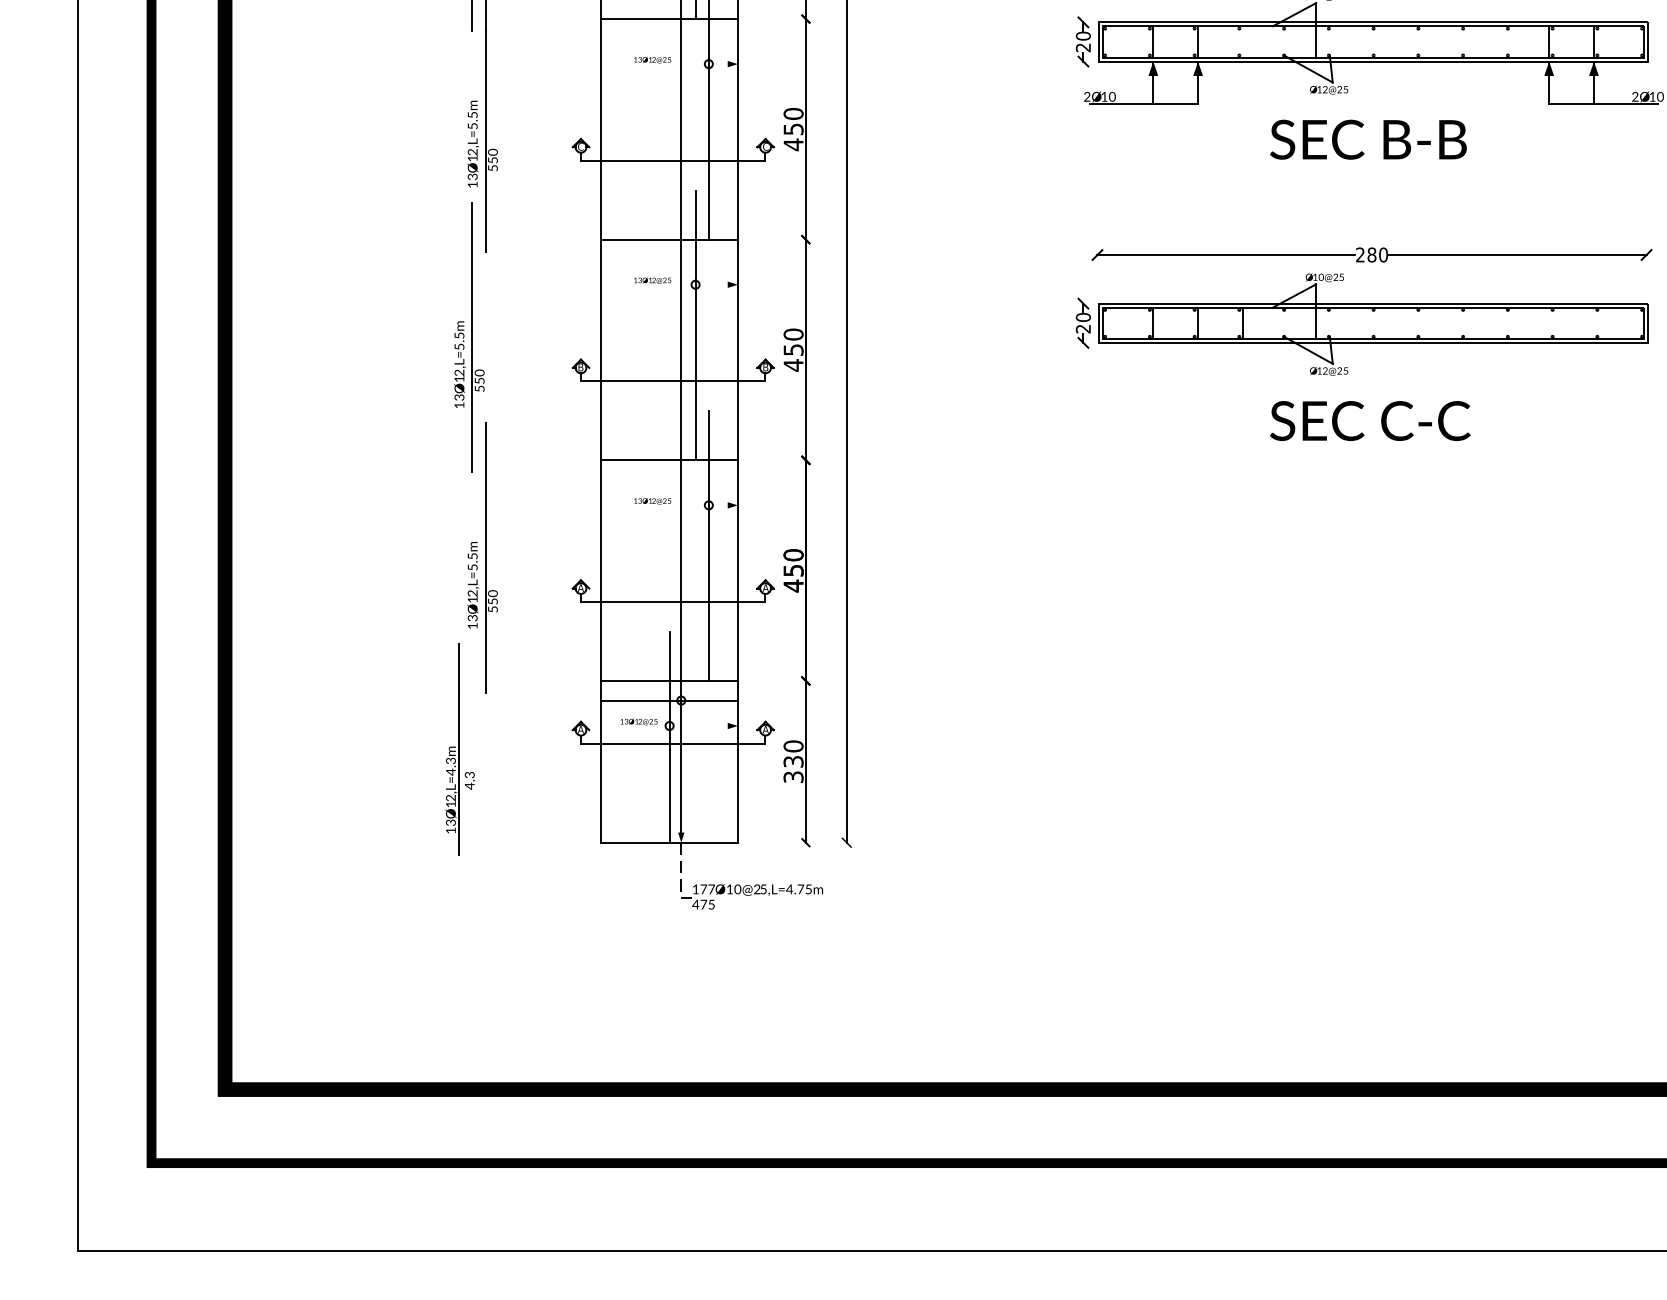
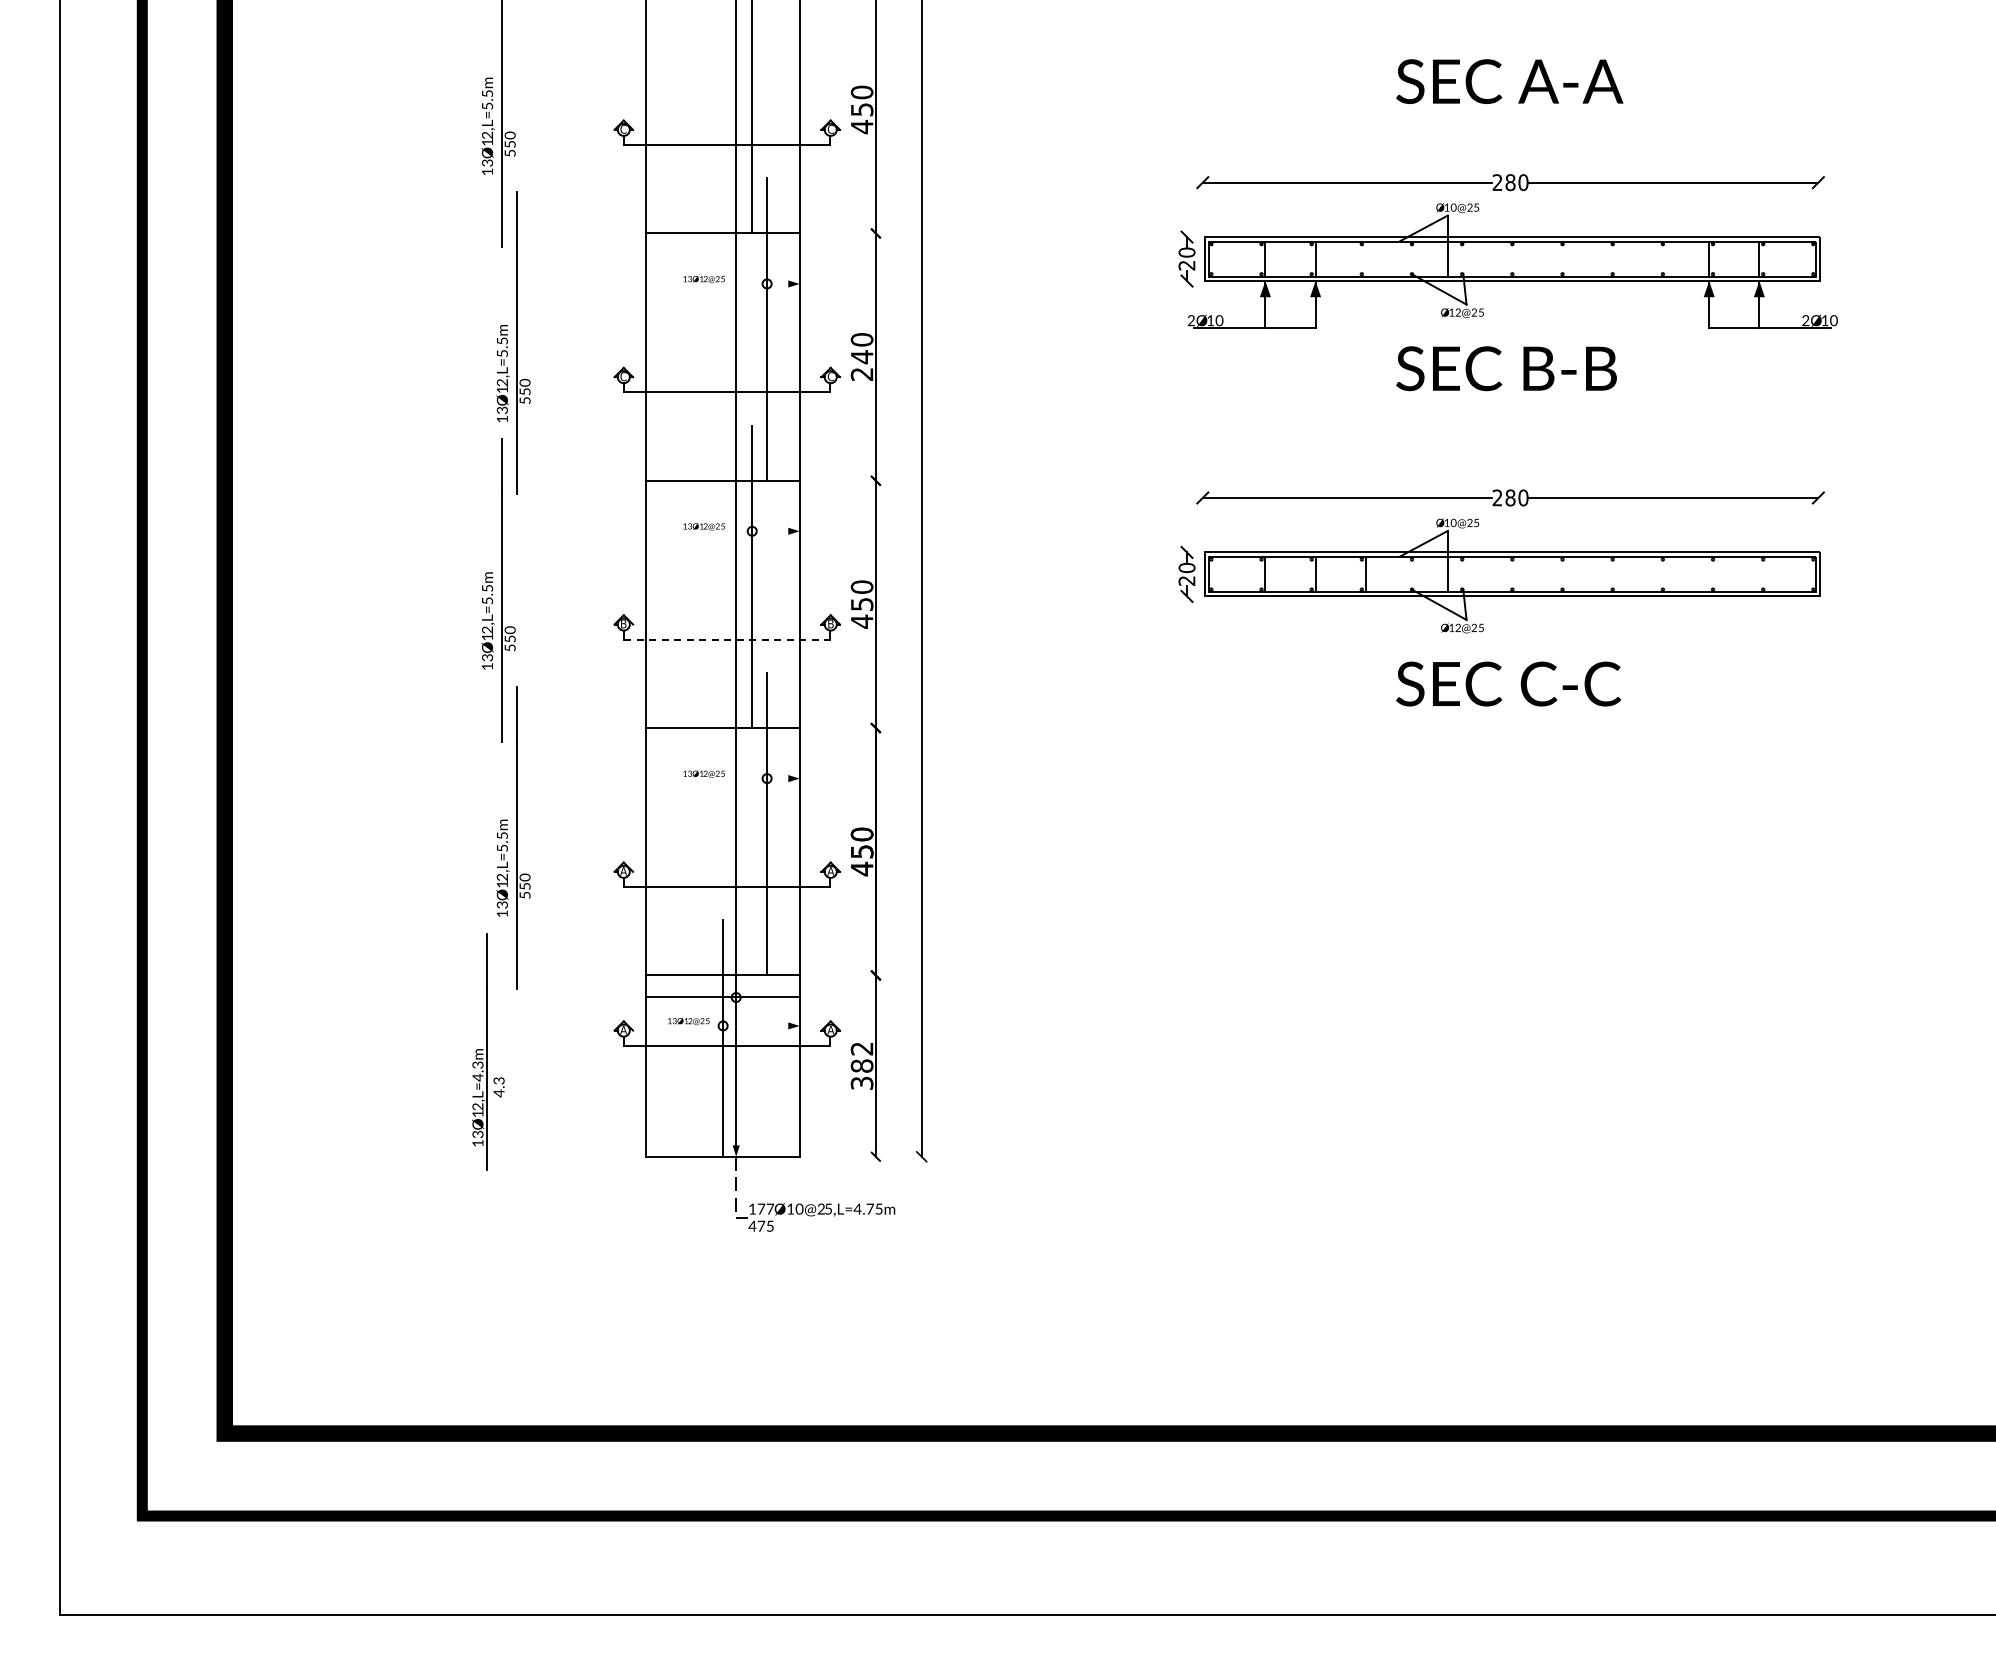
text: (793, 136) -> (861, 365), 450 -> 240
line: (673, 381) -> (727, 639), solid -> dashed
text: (793, 754) -> (861, 1057), 330 -> 382

